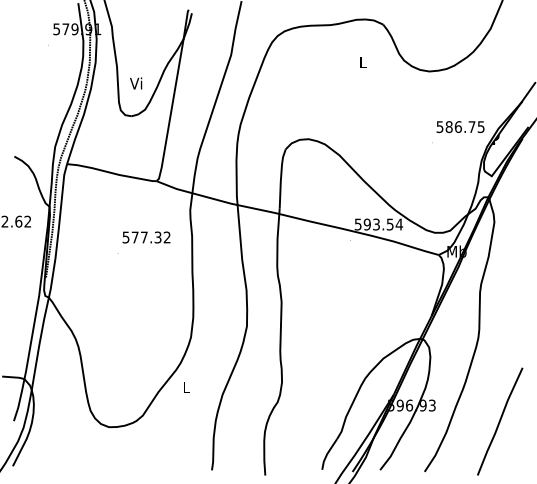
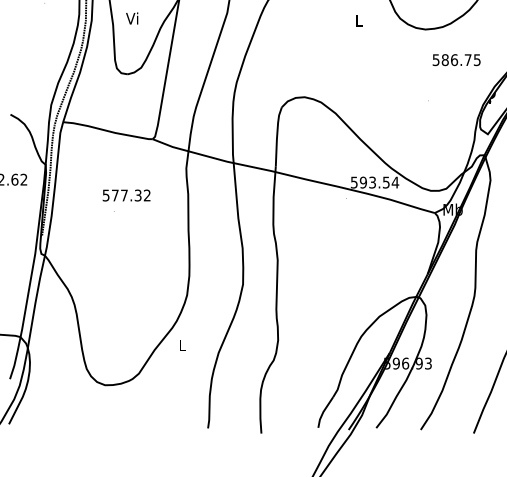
text: (136, 83) -> (132, 18), moved
text: (460, 126) -> (456, 59), moved
text: (146, 237) -> (126, 195), moved

